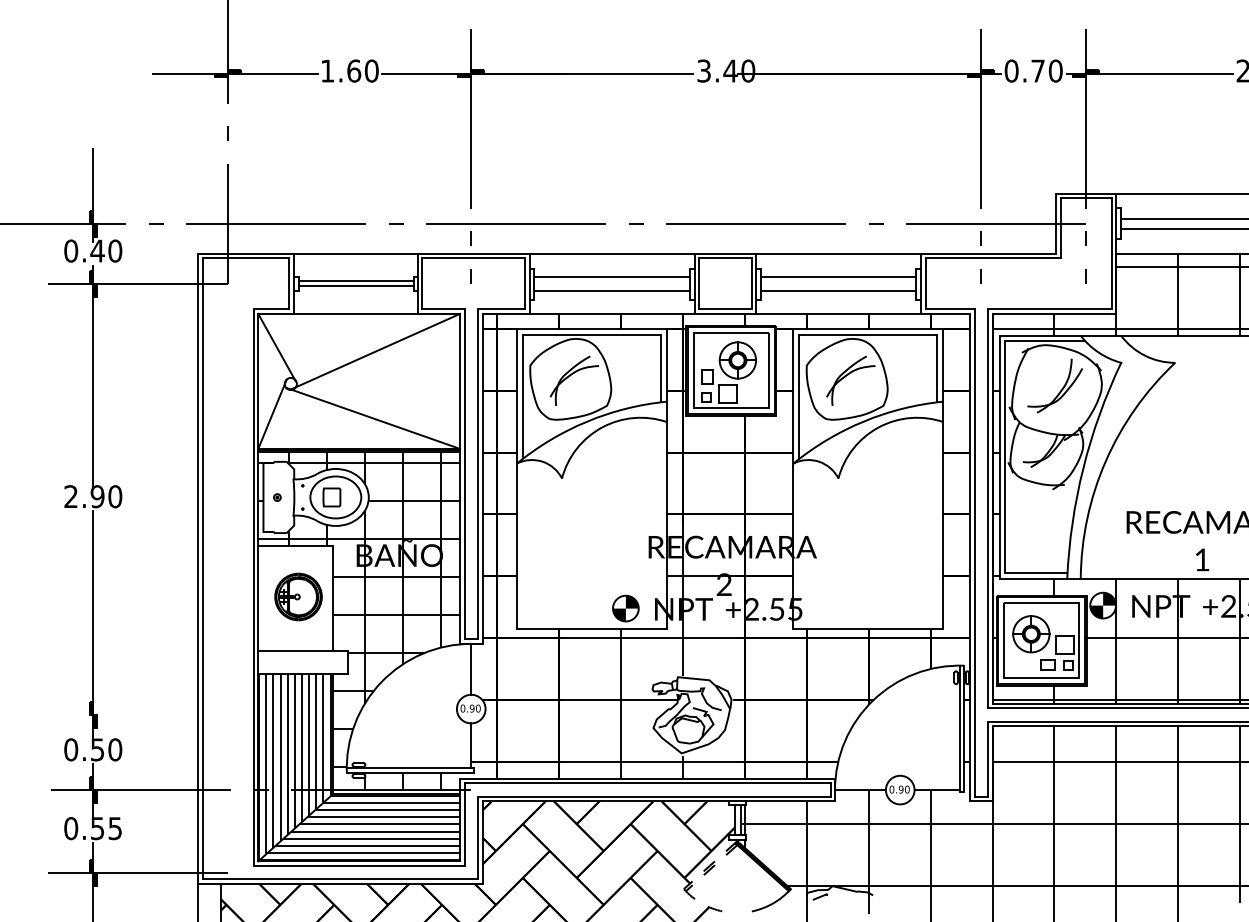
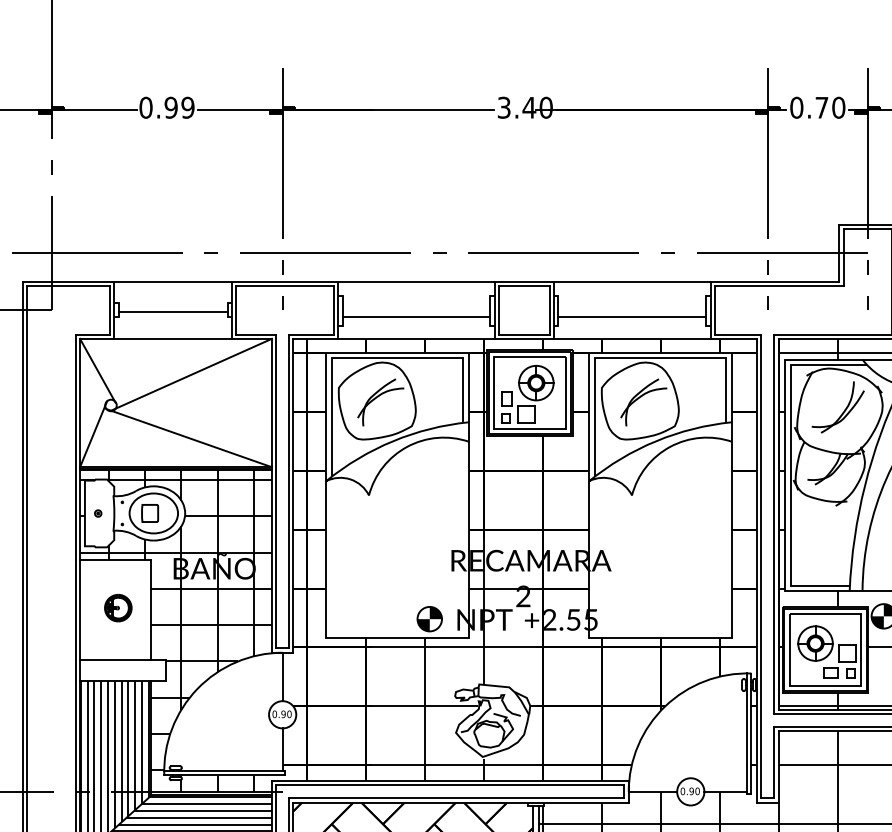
text: (349, 70) -> (166, 107), 1.60 -> 0.99
line: (611, 276) -> (416, 303), removed
line: (838, 276) -> (632, 303), removed
line: (355, 281) -> (172, 307), removed
part: (298, 596) -> (118, 607), size x0.6

